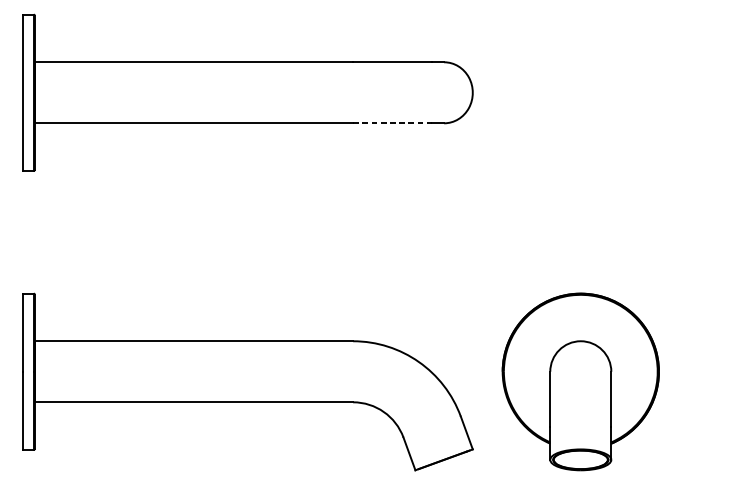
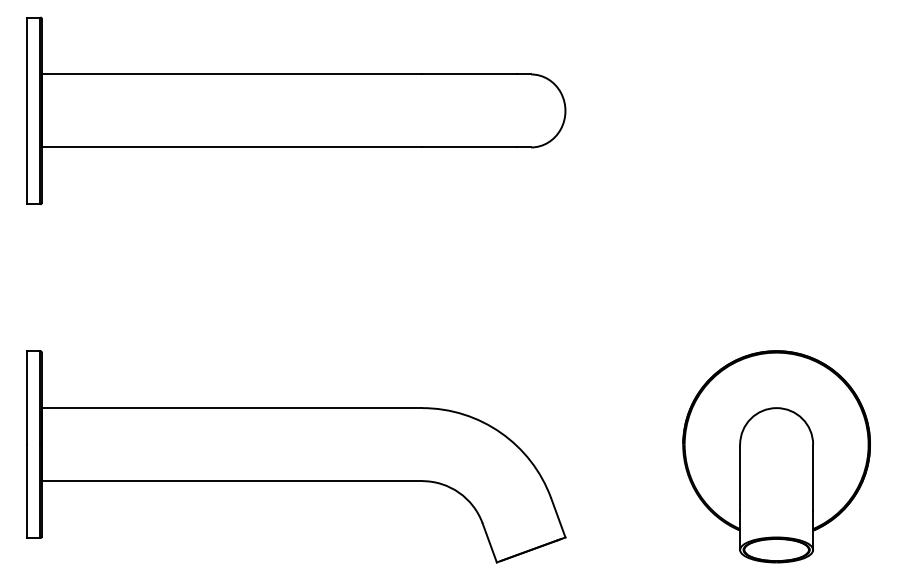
line: (393, 123) -> (470, 147), dashed -> solid
part: (580, 381) -> (776, 456), moved

